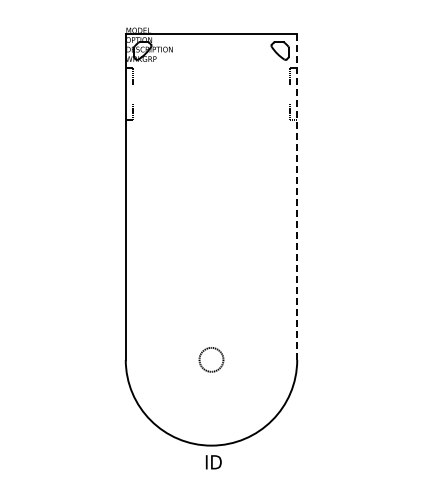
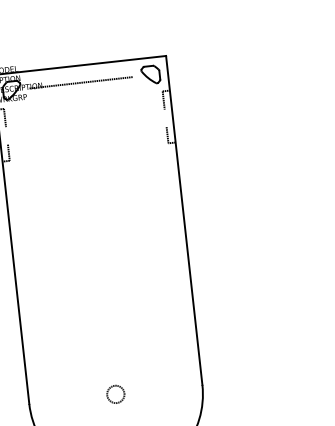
line: (211, 51) -> (81, 83), added
line: (297, 197) -> (184, 220), dashed -> solid
circle: (211, 359) -> (115, 394), size x0.71

